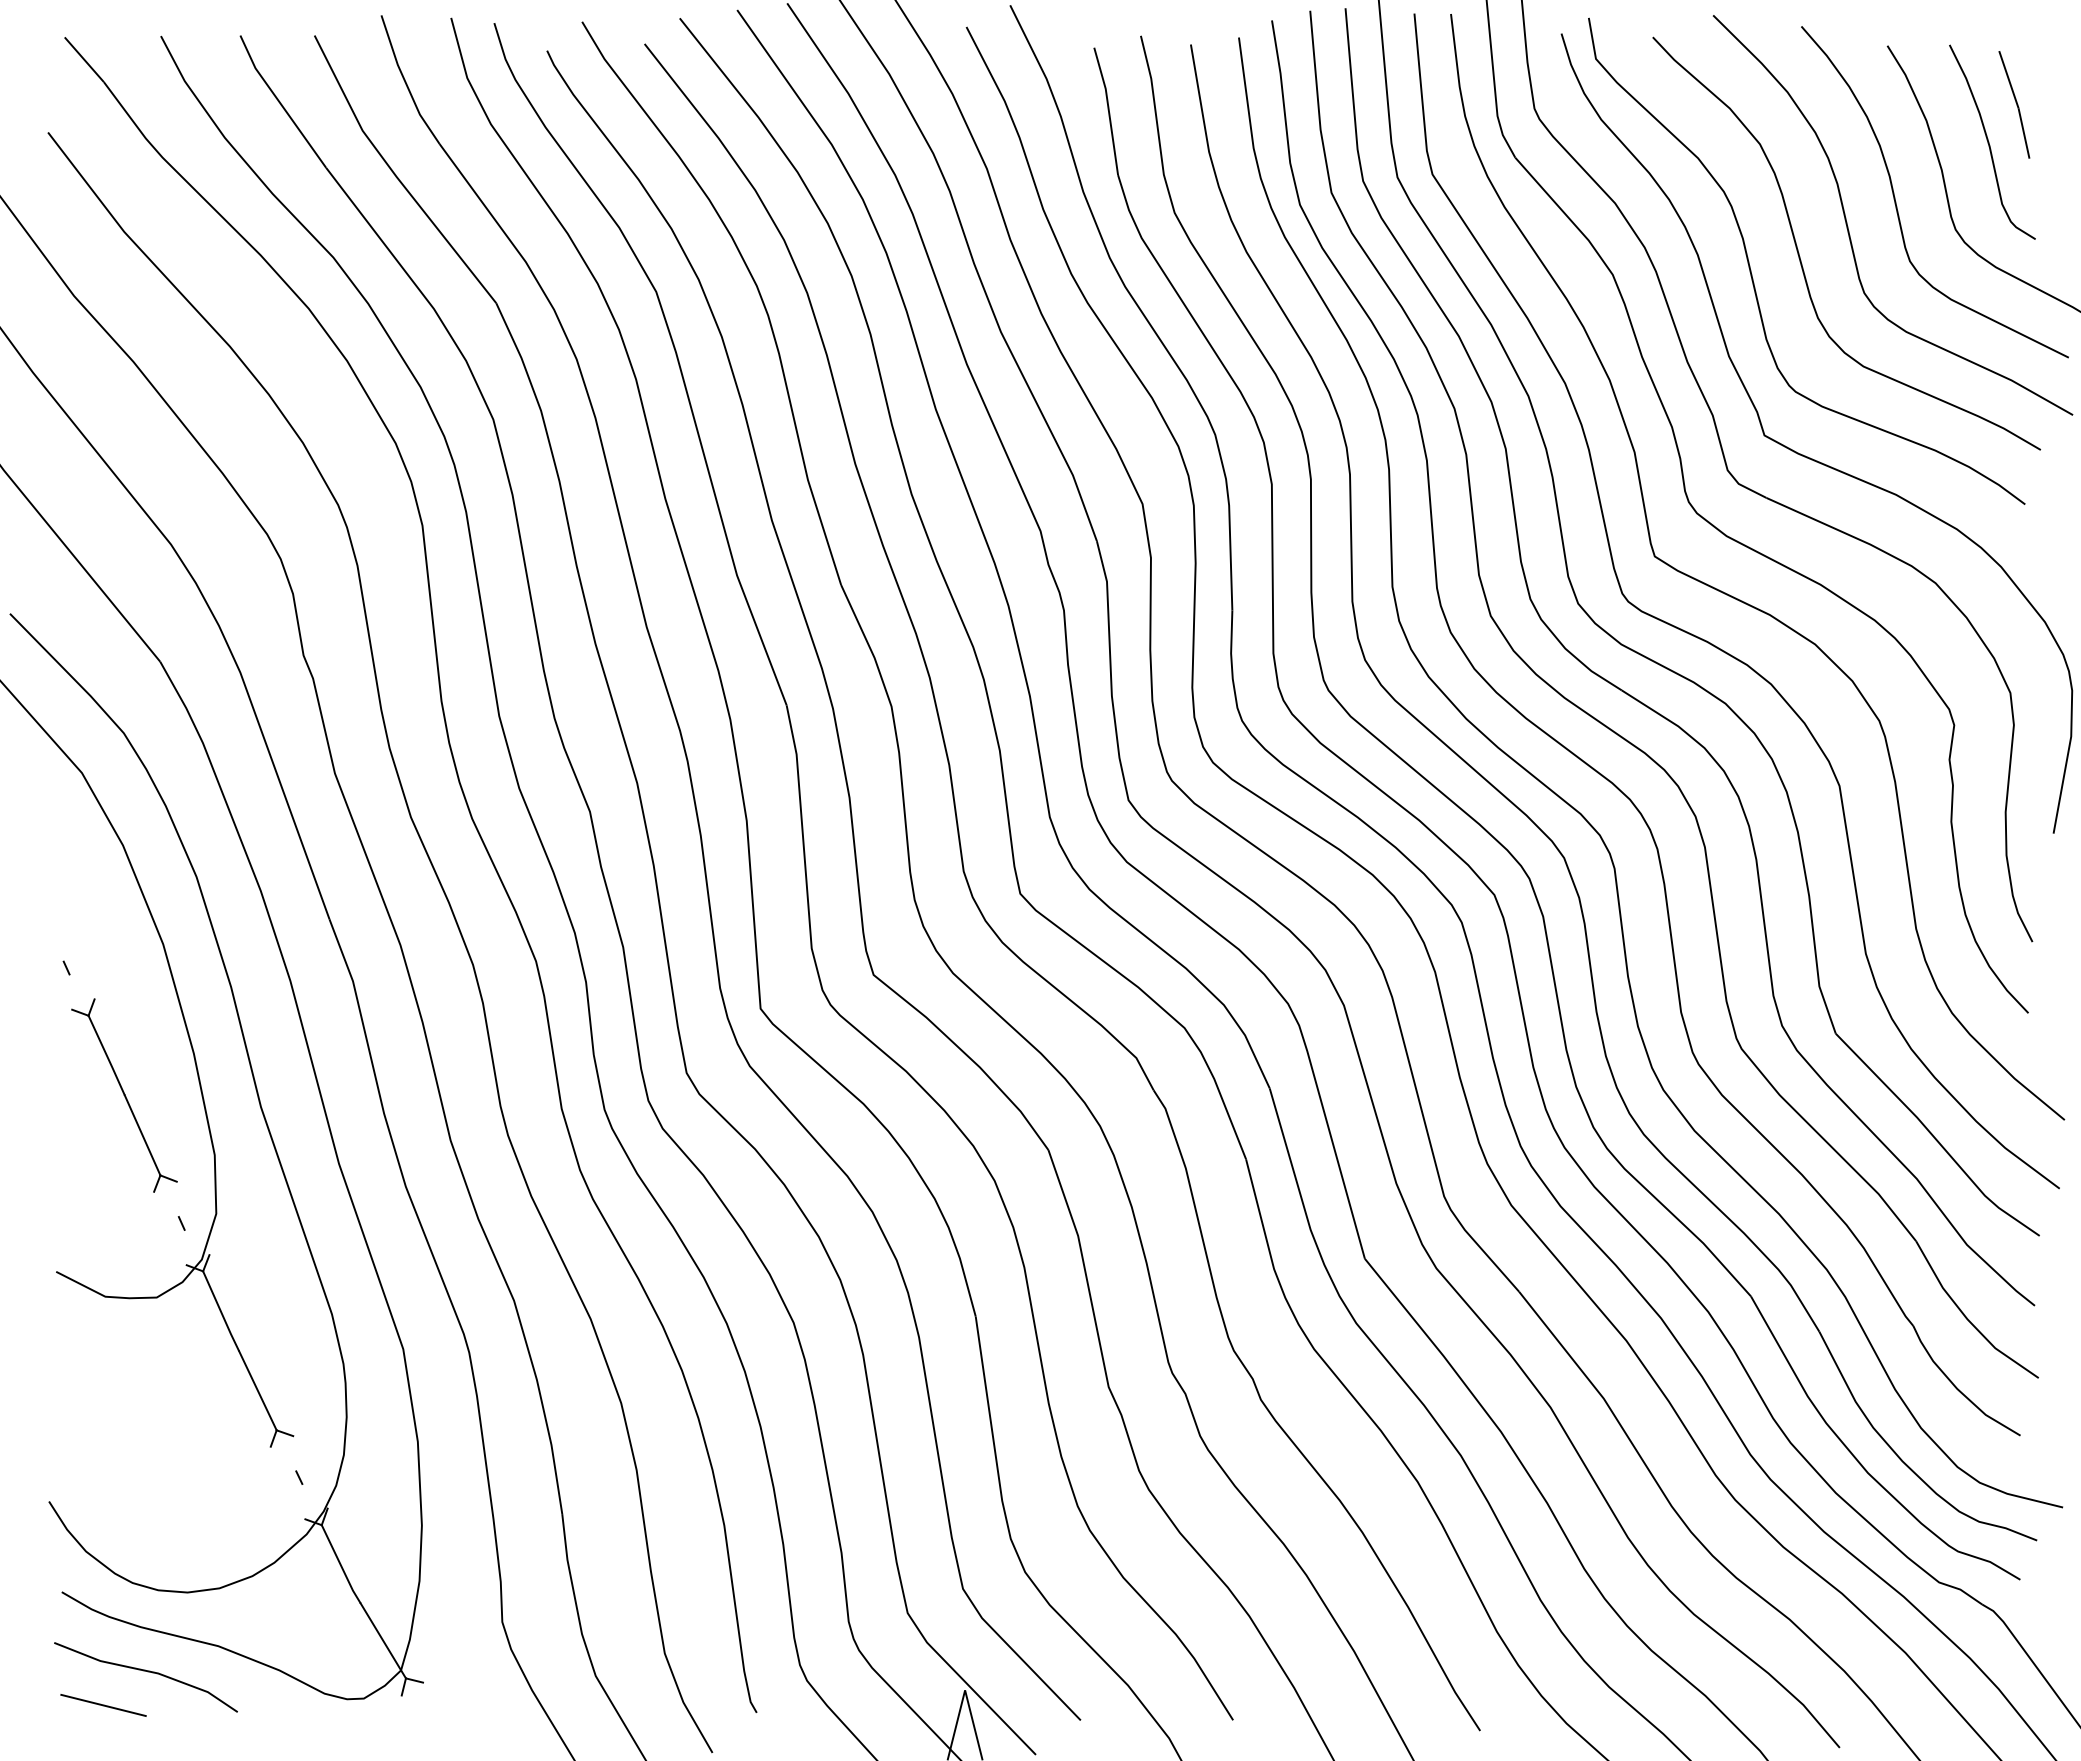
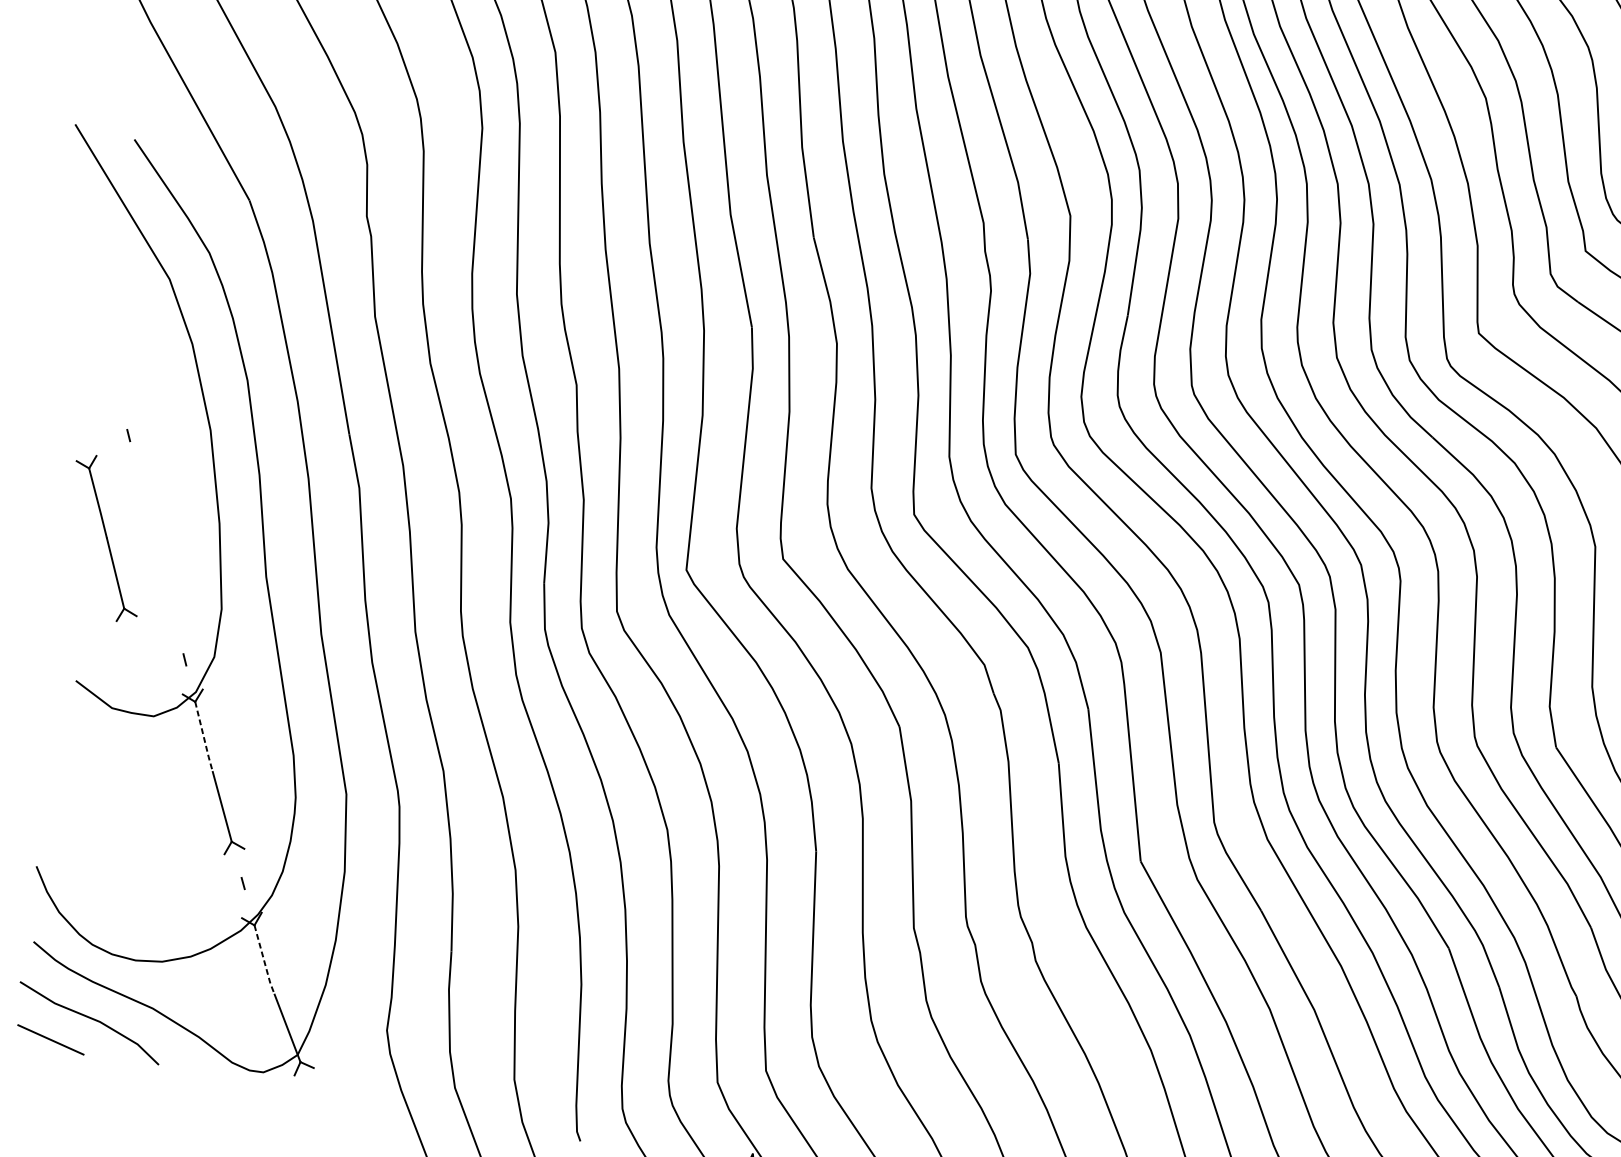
part: (124, 1095) -> (106, 538), moved
line: (221, 1312) -> (204, 737), solid -> dashed
line: (341, 1565) -> (264, 961), solid -> dashed

